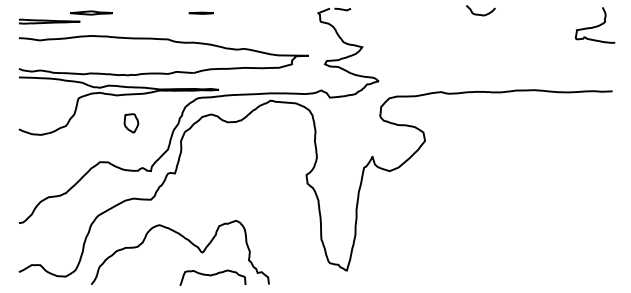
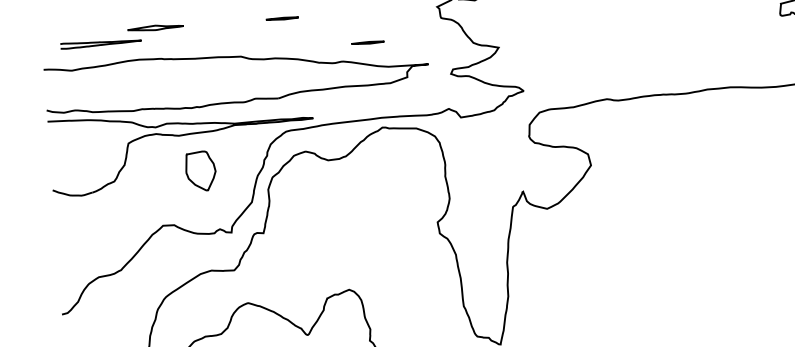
part: (65, 17) -> (121, 36), moved
line: (263, 35) -> (366, 41), added
part: (131, 123) -> (201, 171), size x1.6

